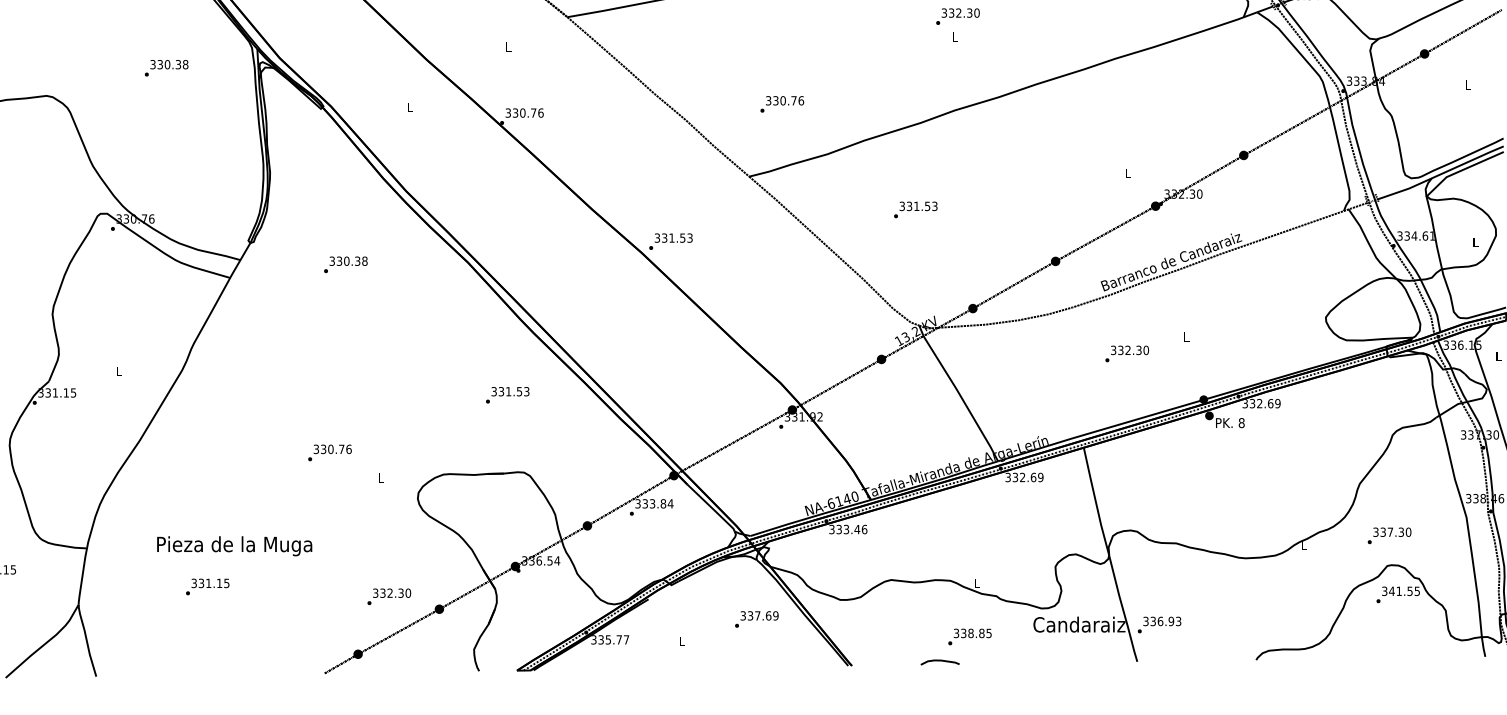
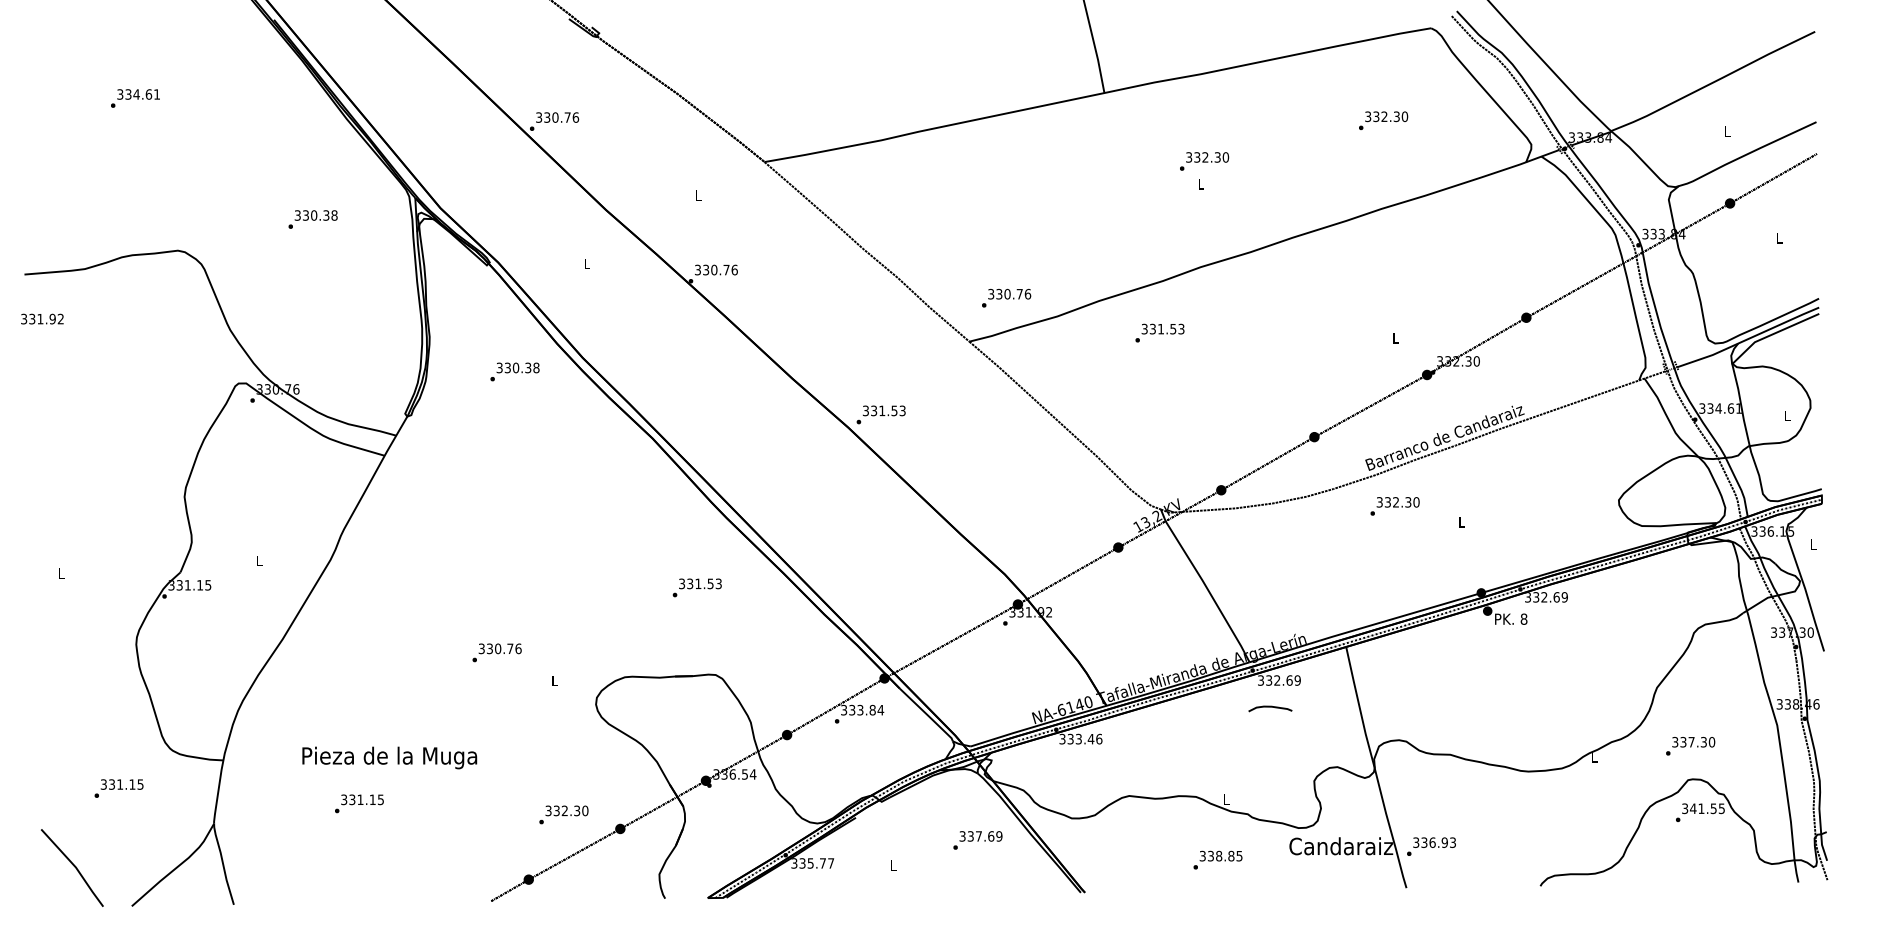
text: (782, 103) -> (1006, 297), moved
text: (915, 209) -> (1159, 332), moved
text: (345, 264) -> (514, 371), moved
text: (1126, 354) -> (1394, 506), moved
curve: (940, 661) -> (1270, 707), moved

